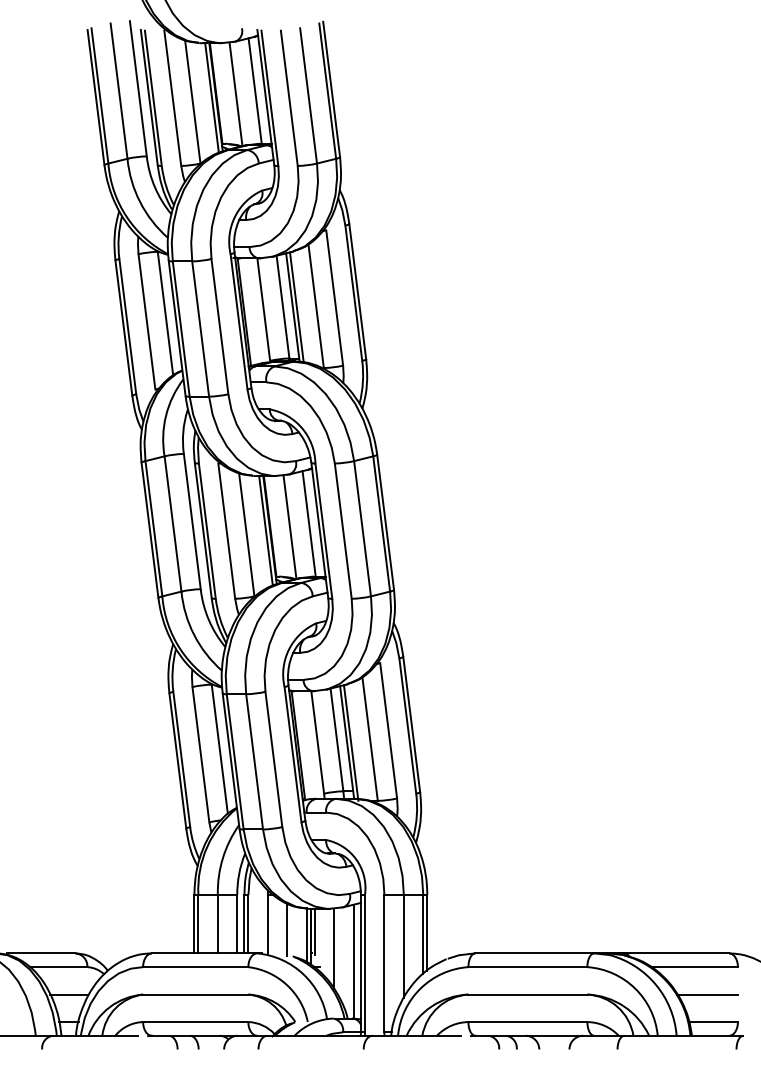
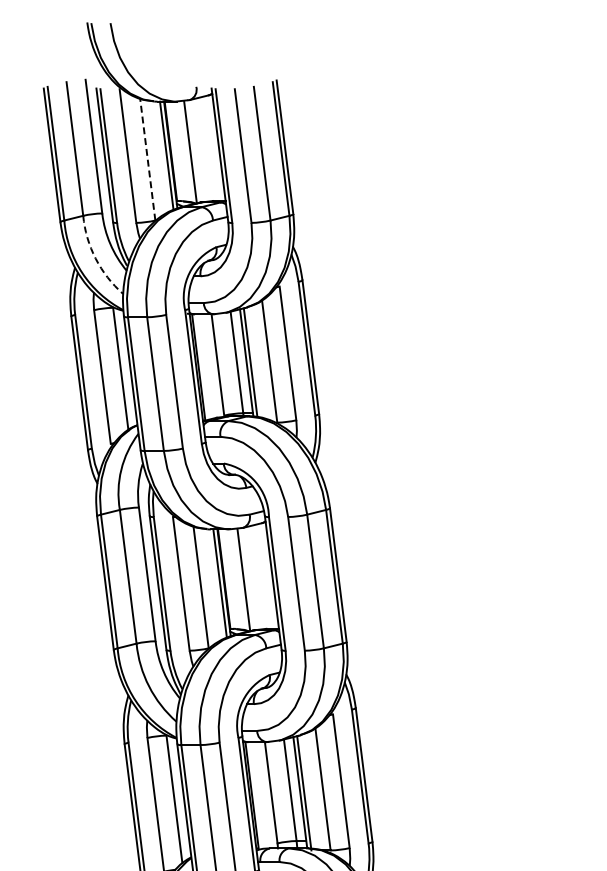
line: (254, 90) -> (208, 148), removed
line: (192, 101) -> (147, 159), solid -> dashed
arc: (140, 202) -> (96, 259), solid -> dashed
line: (308, 523) -> (262, 576), removed

